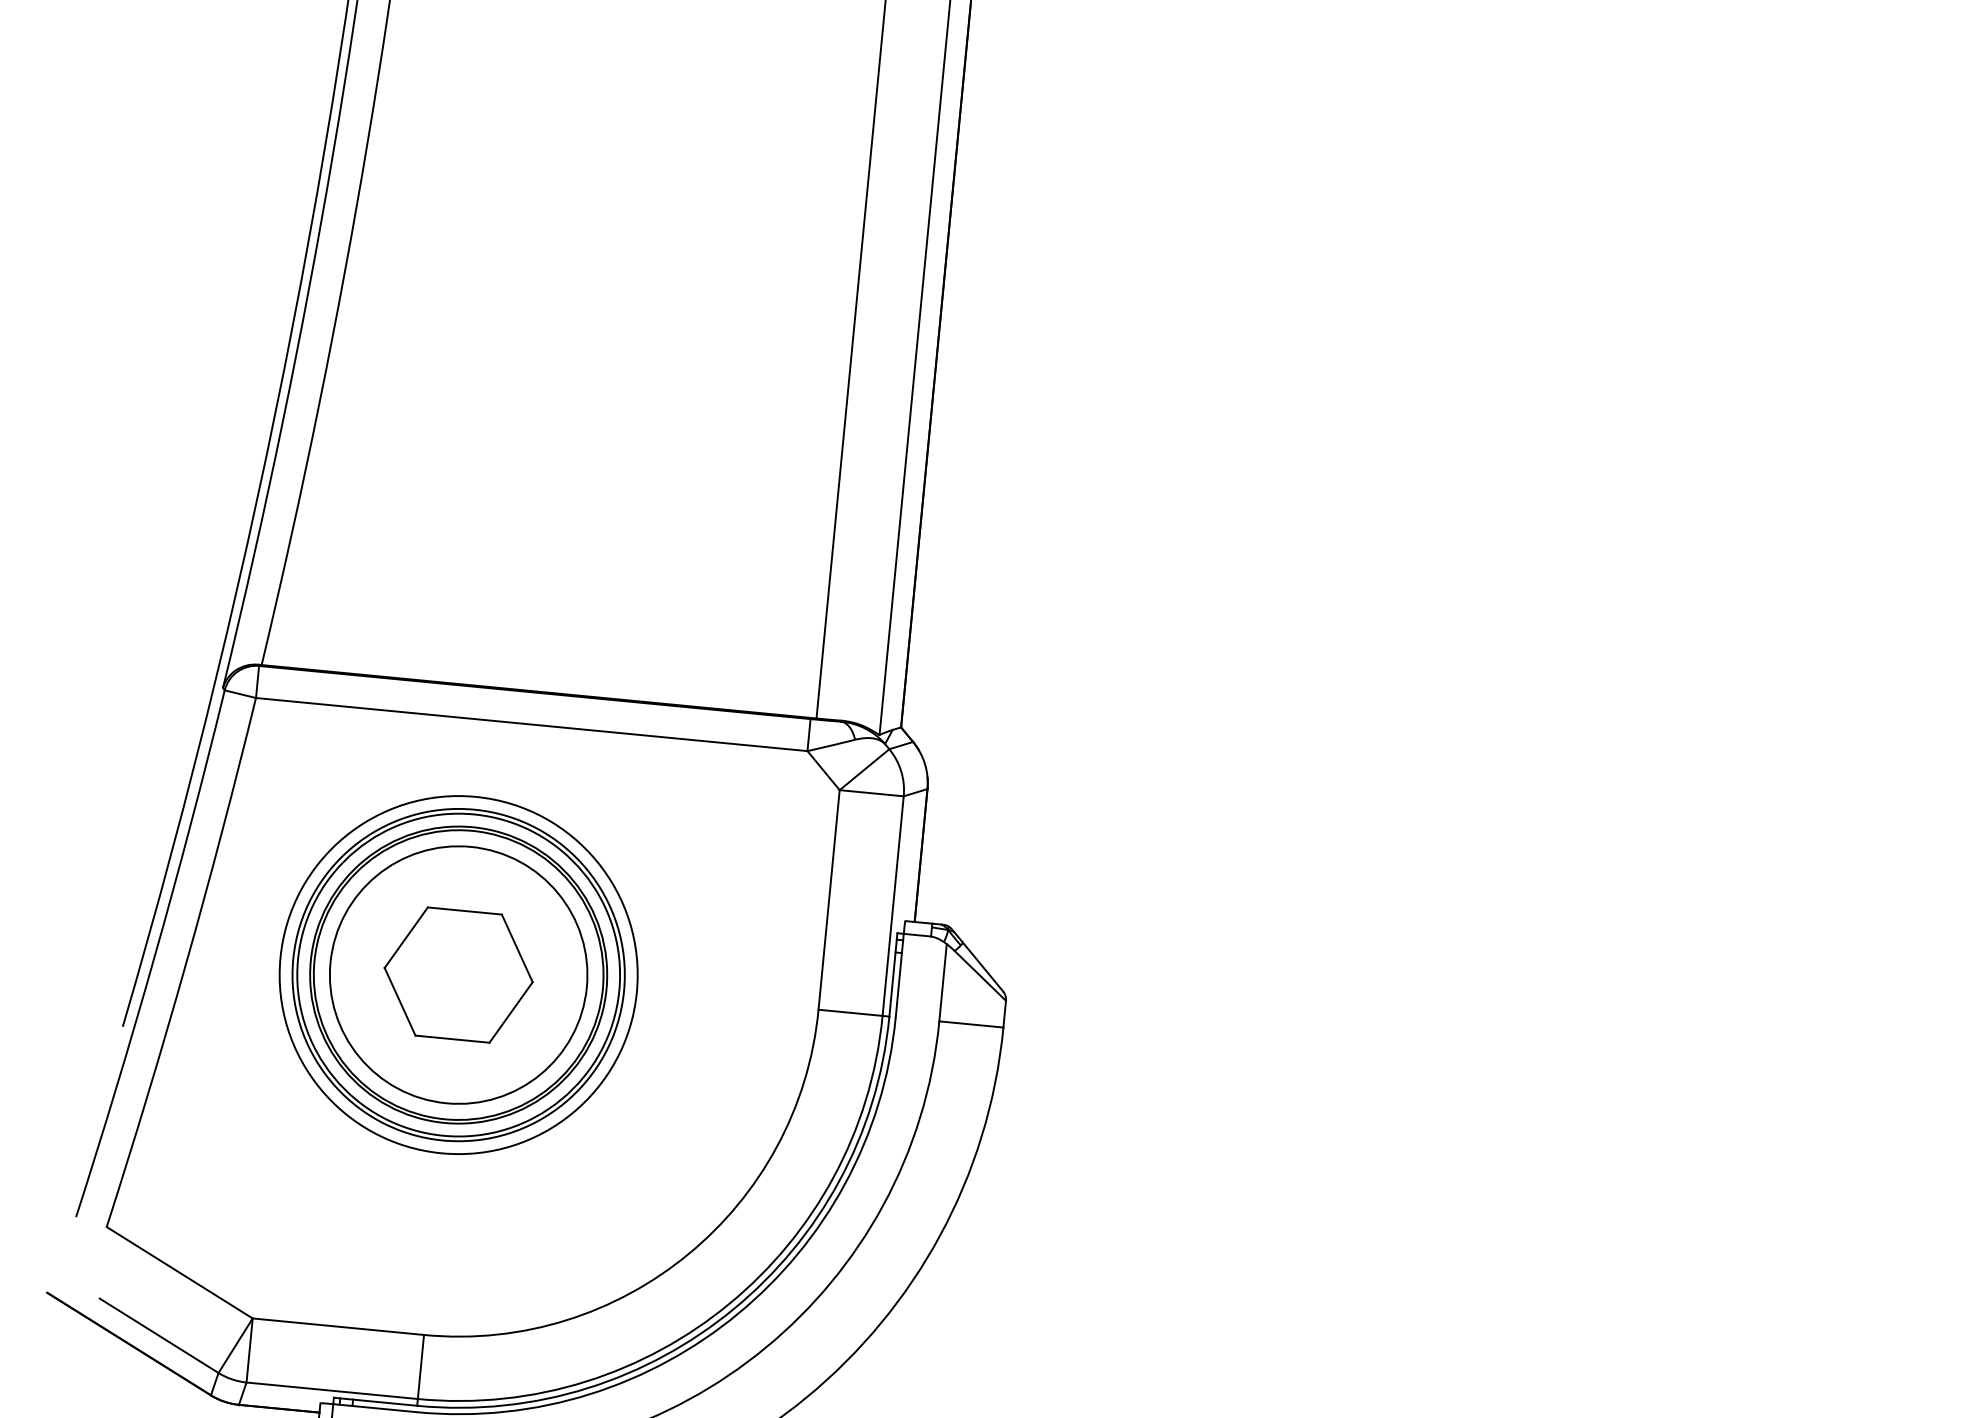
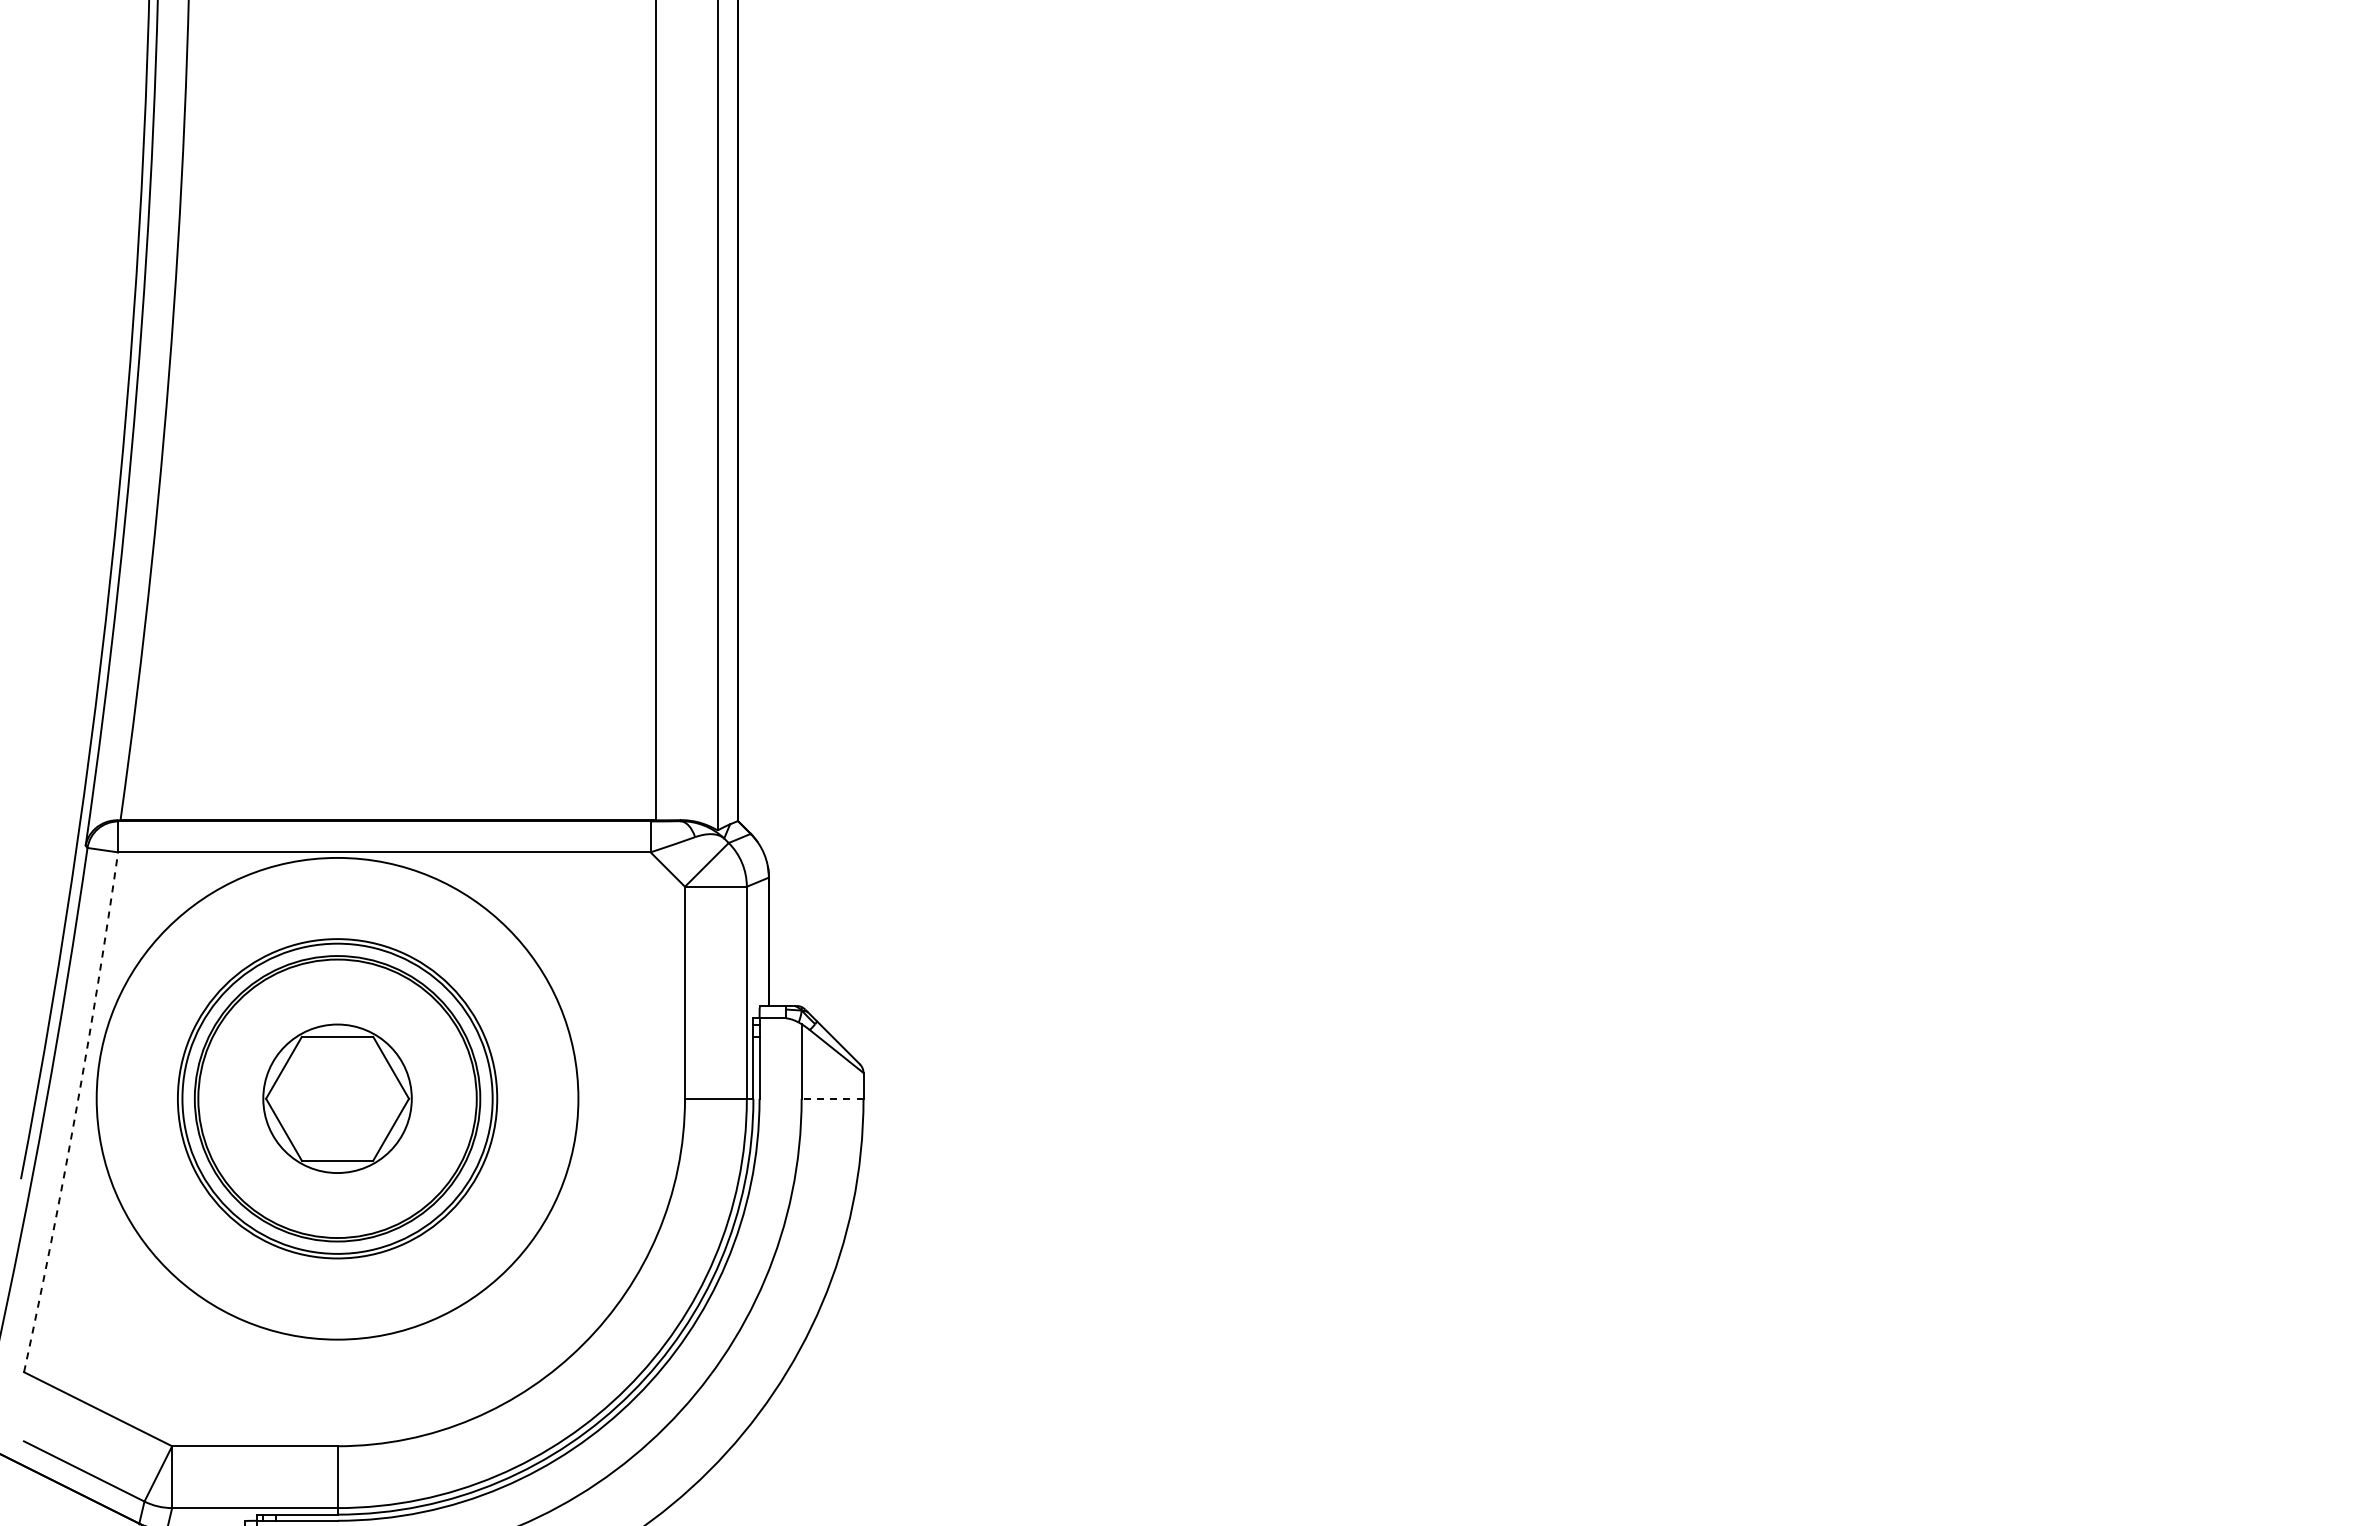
arc: (185, 964) -> (75, 1113), solid -> dashed
circle: (458, 974) -> (337, 1098), size x0.6
circle: (458, 974) -> (337, 1098), size x1.4
line: (971, 1024) -> (832, 1098), solid -> dashed

